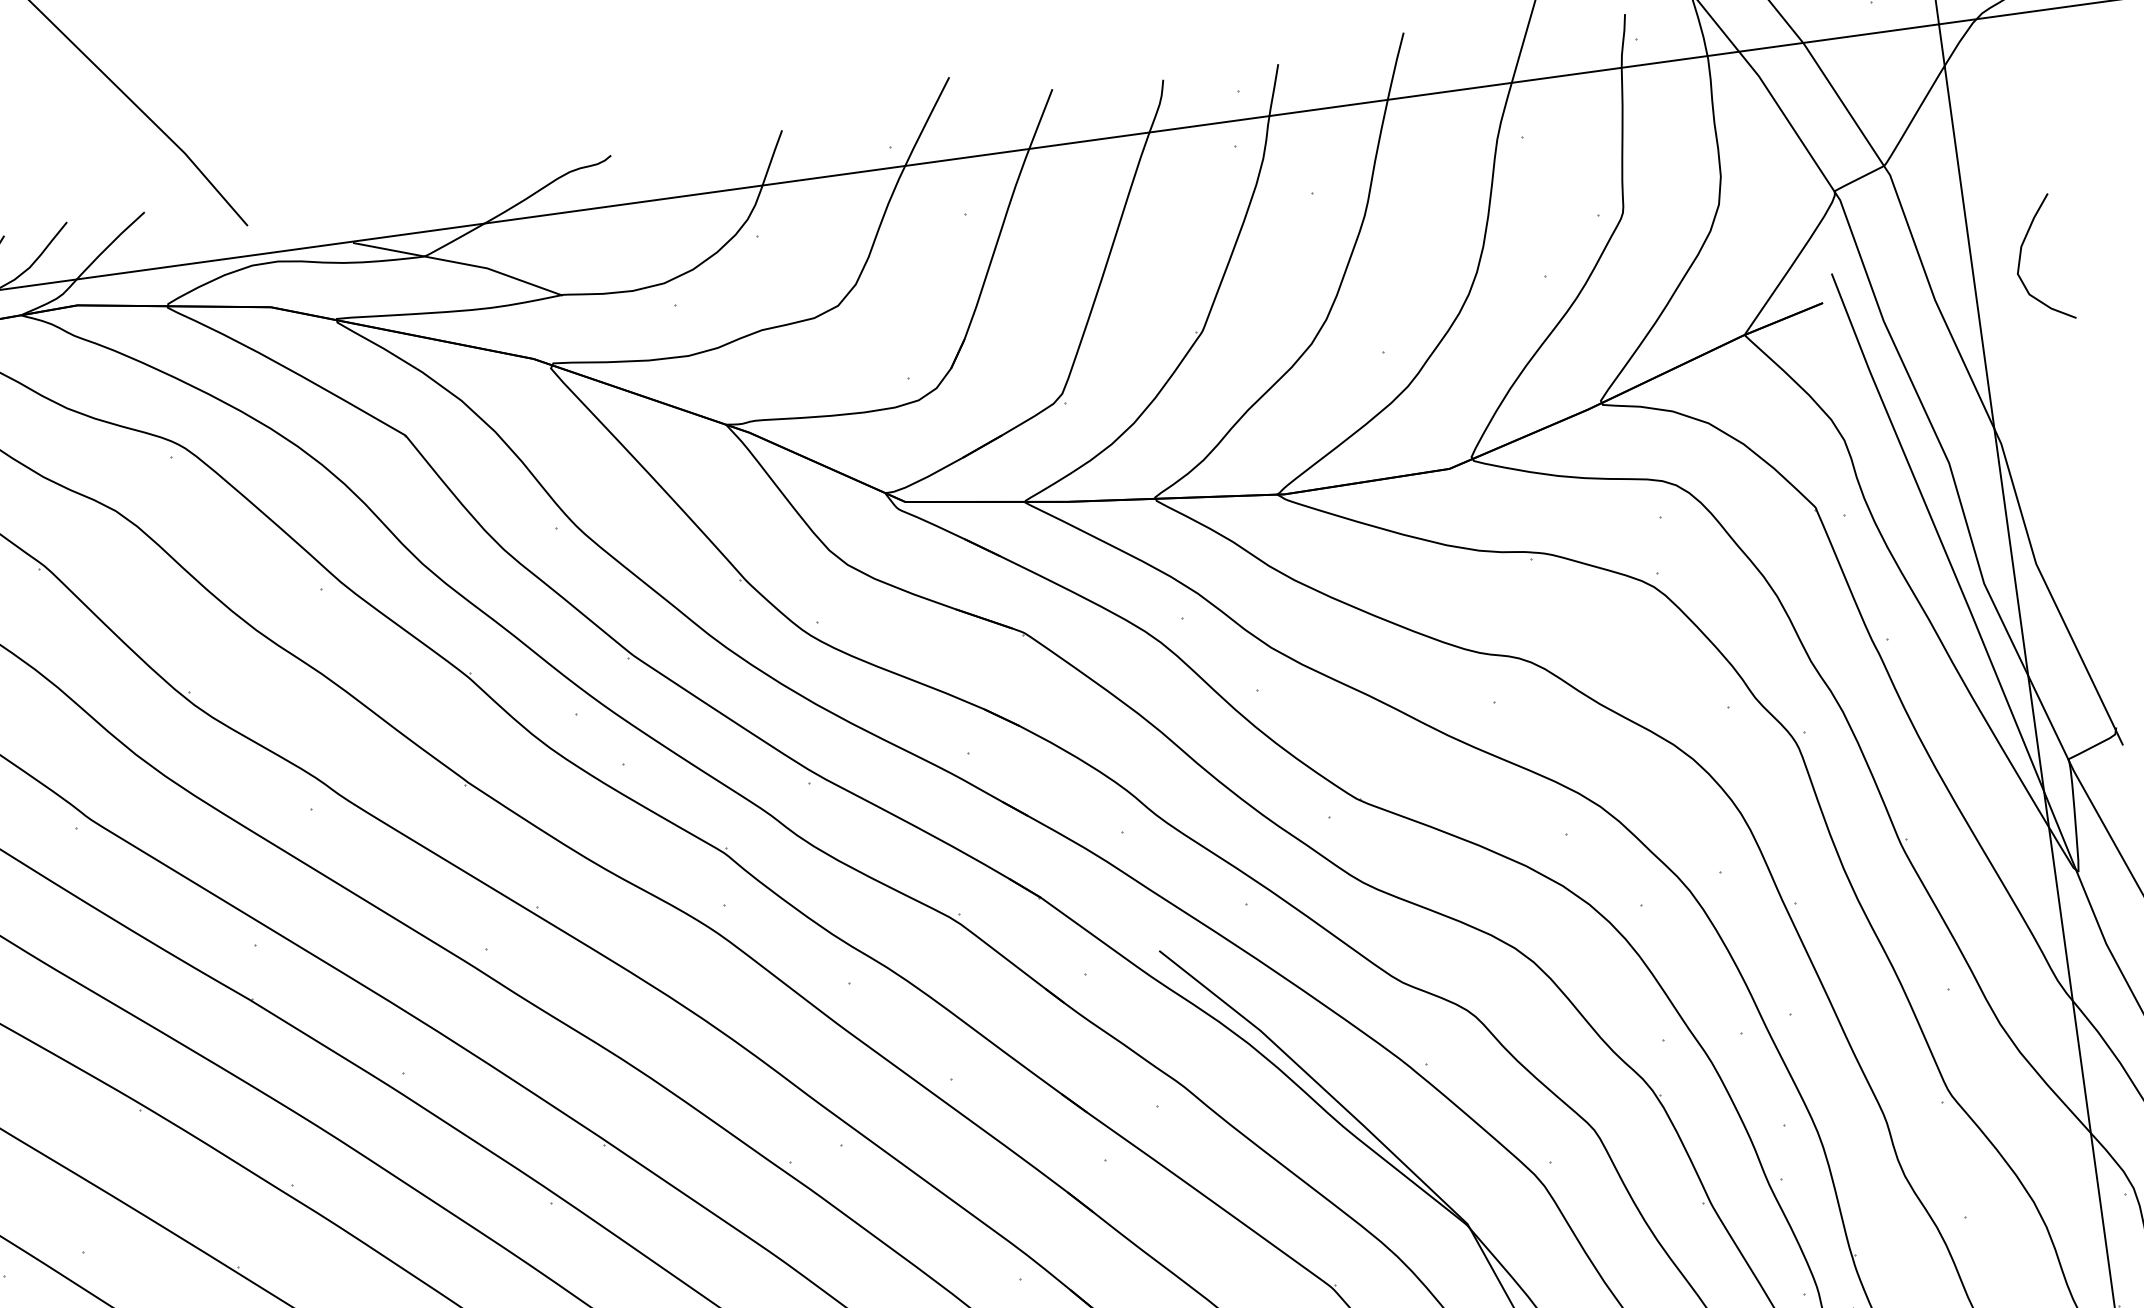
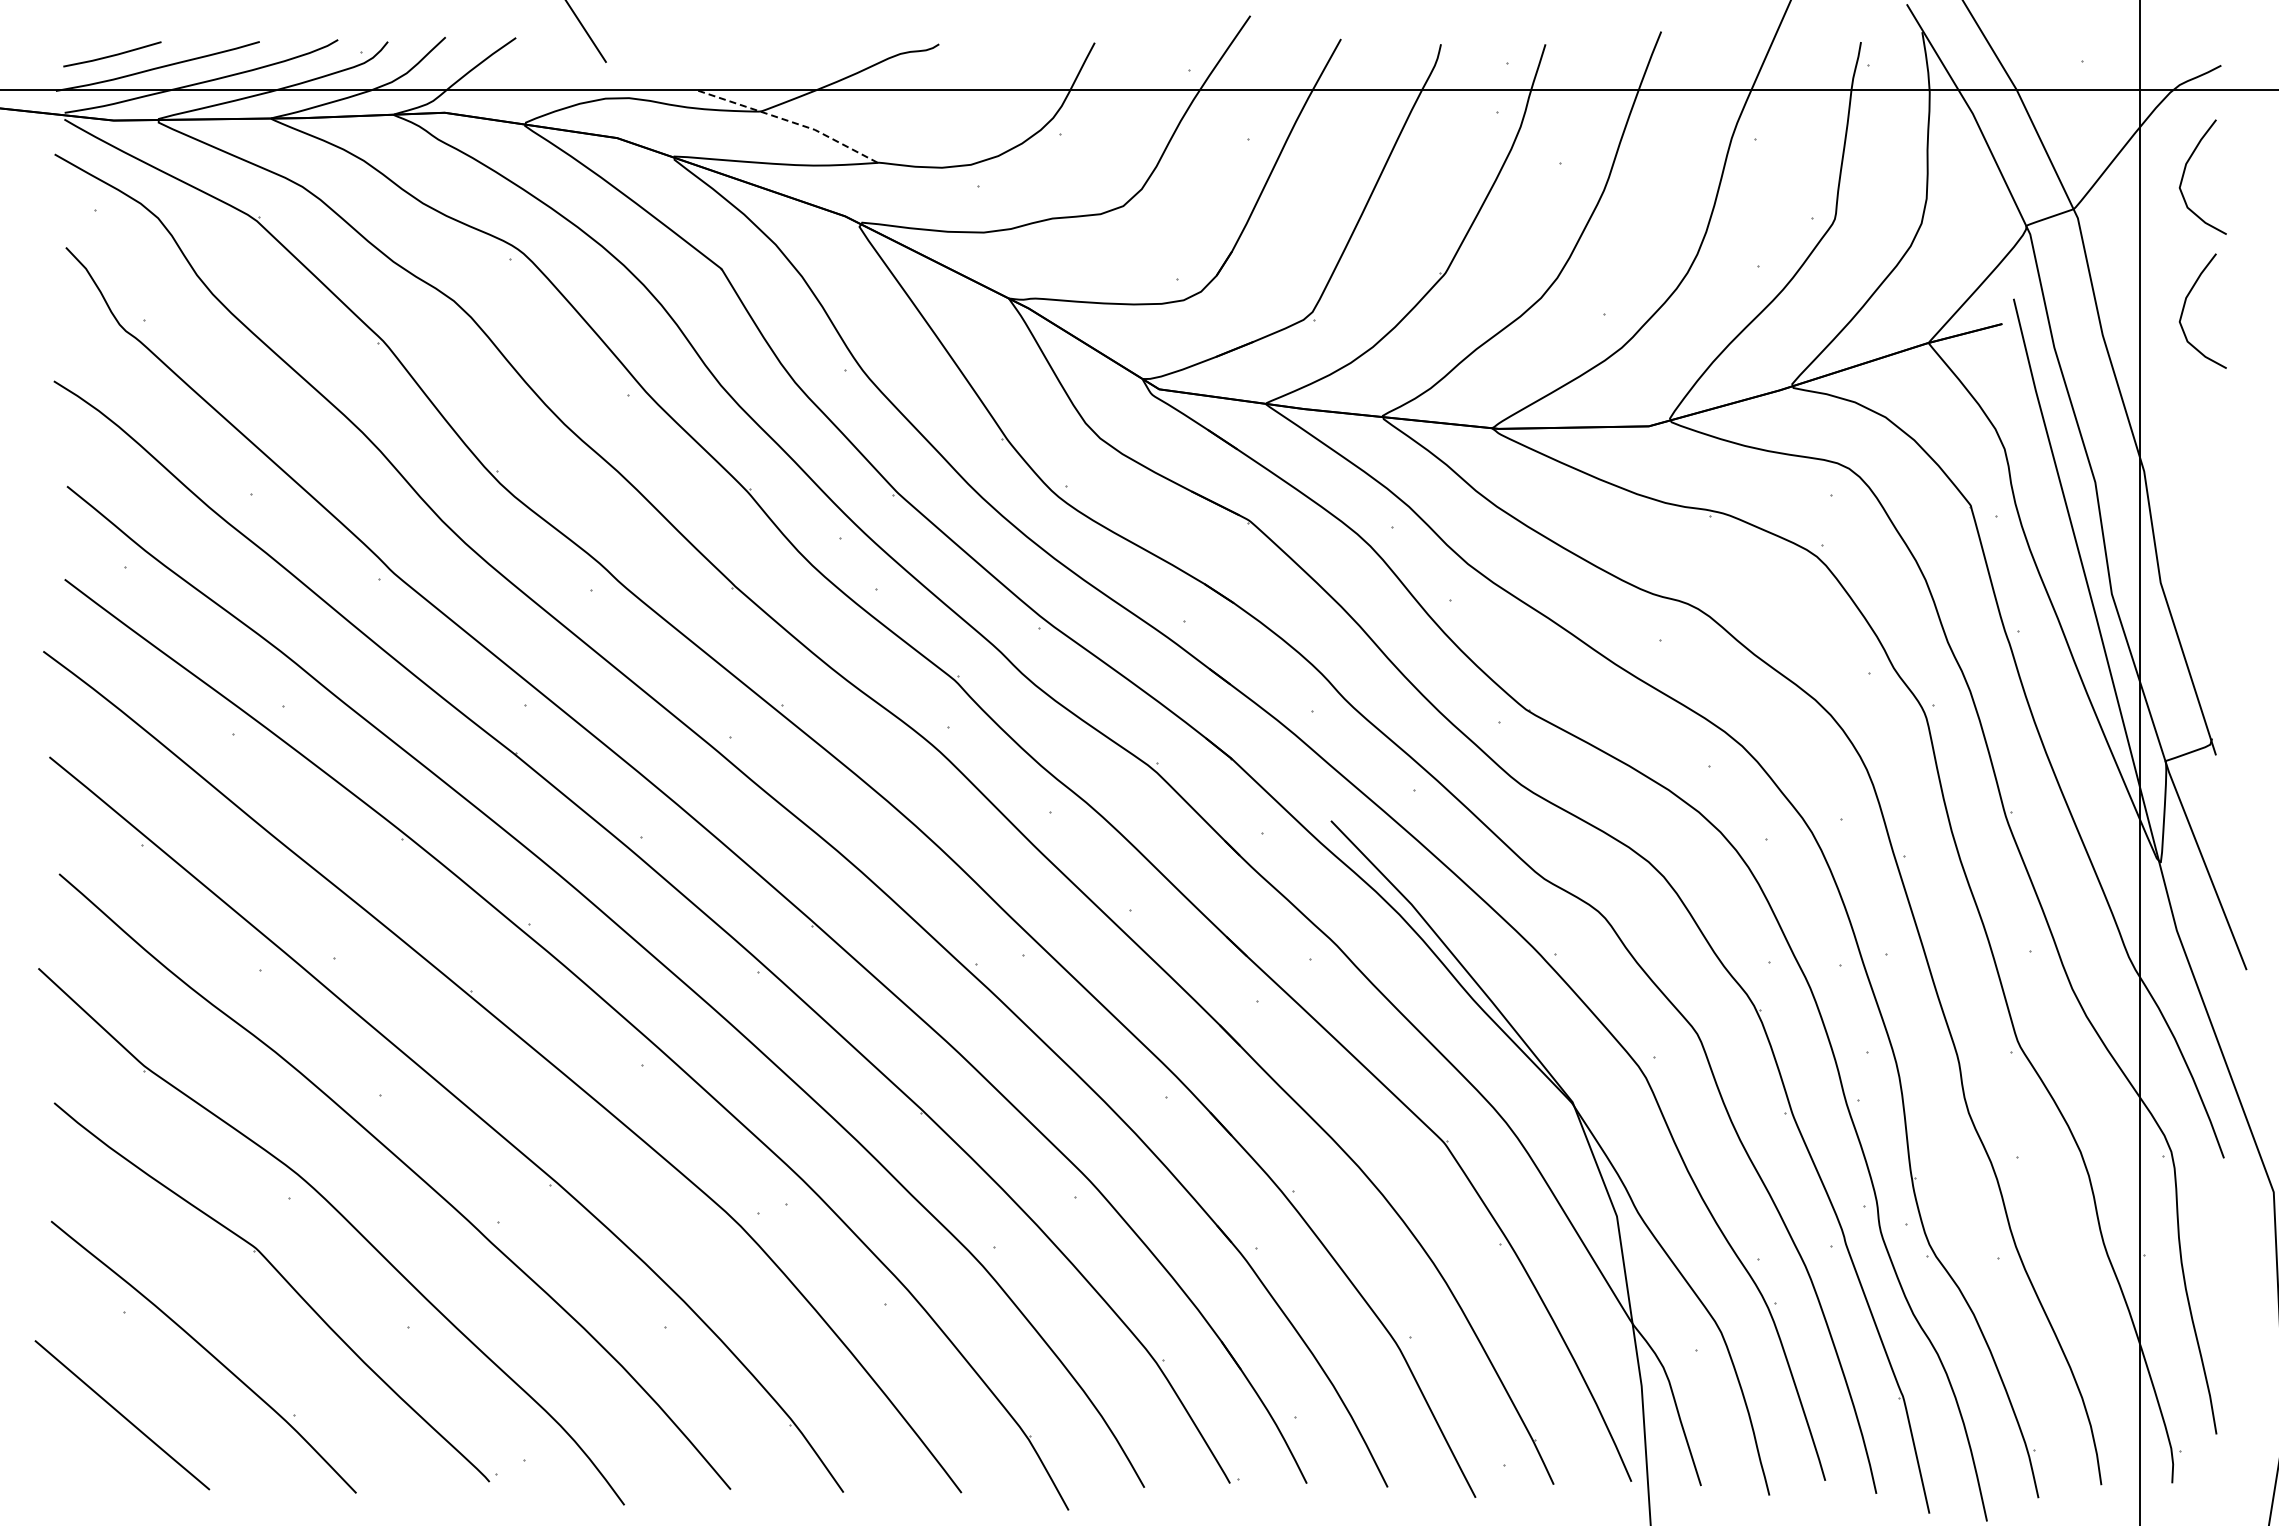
curve: (2001, 107) -> (2185, 171), added
line: (460, 262) -> (791, 121), solid -> dashed

